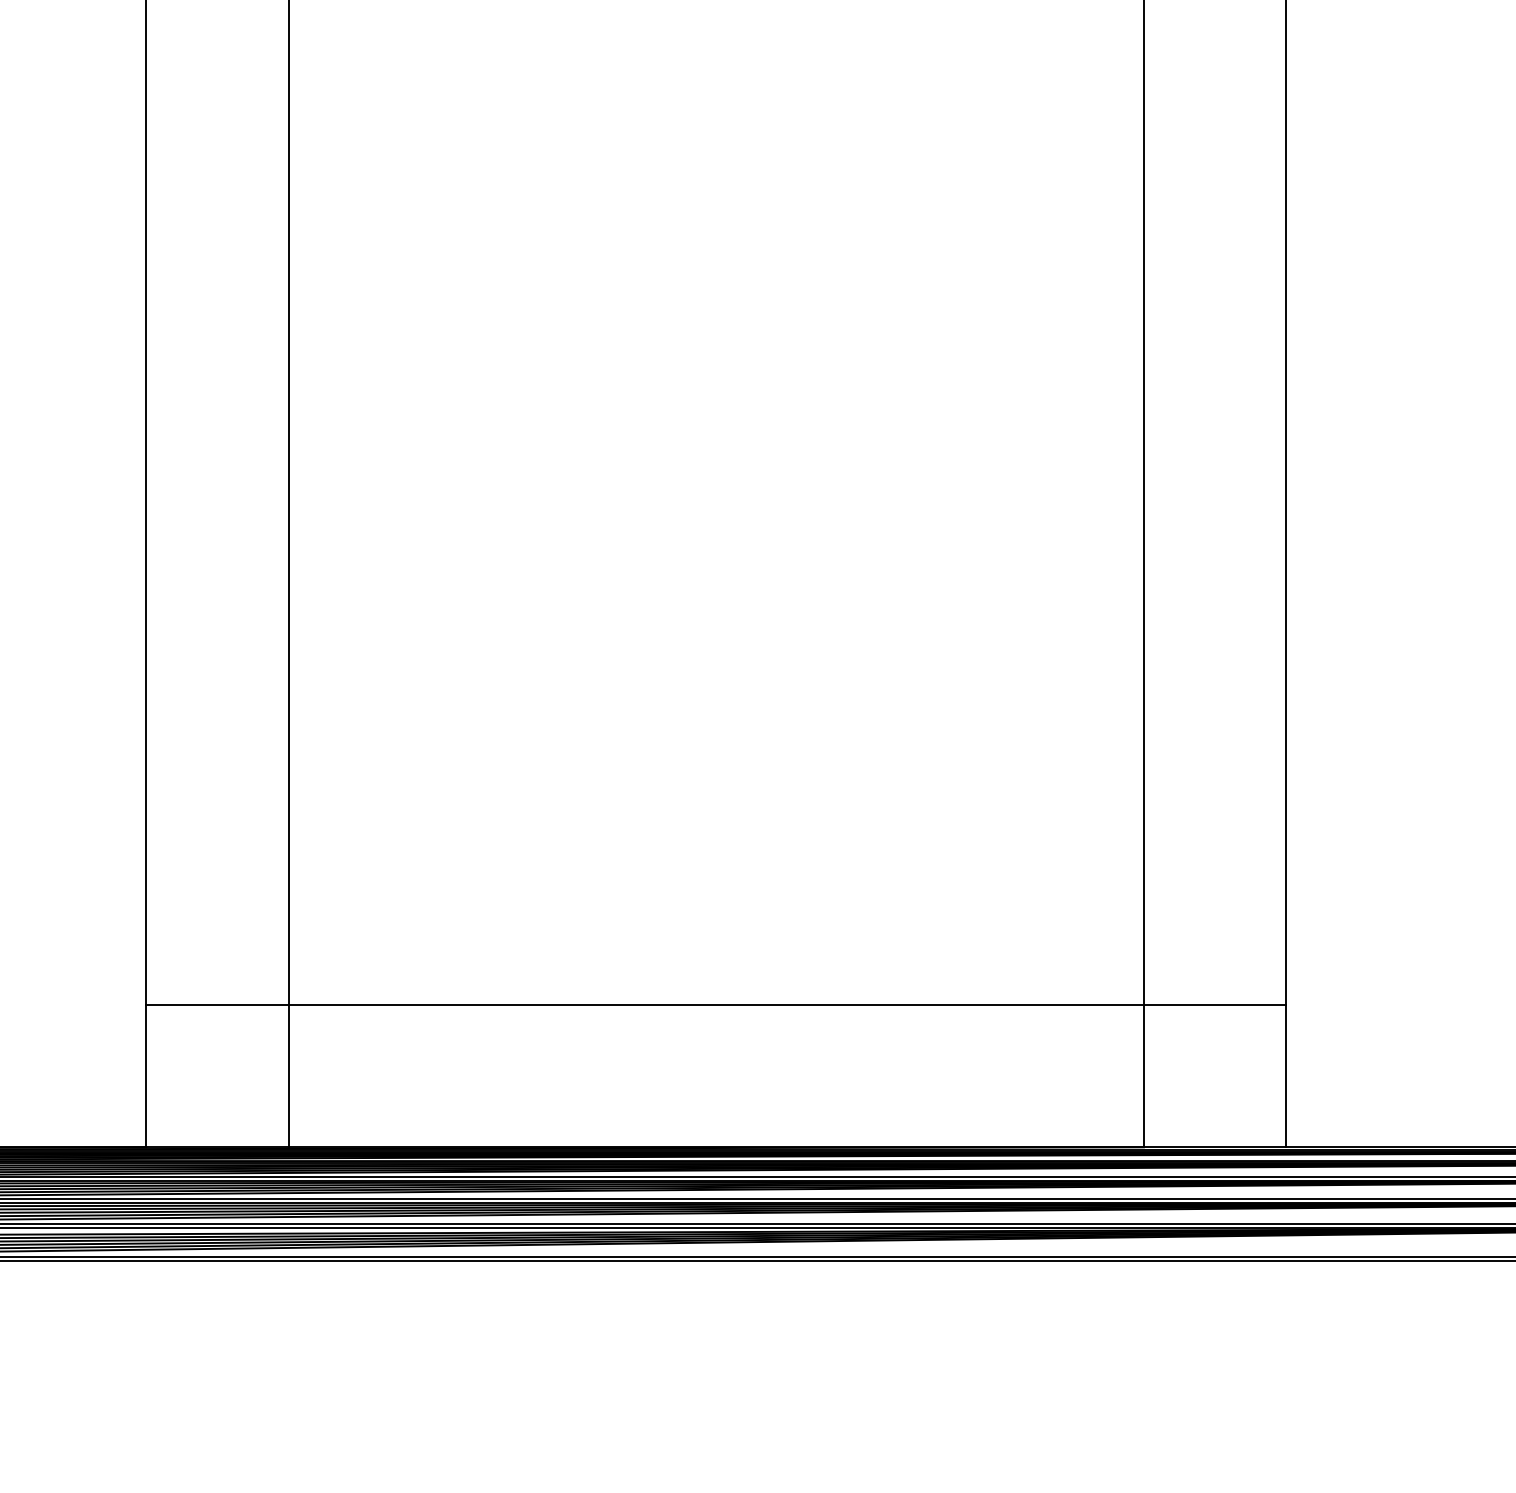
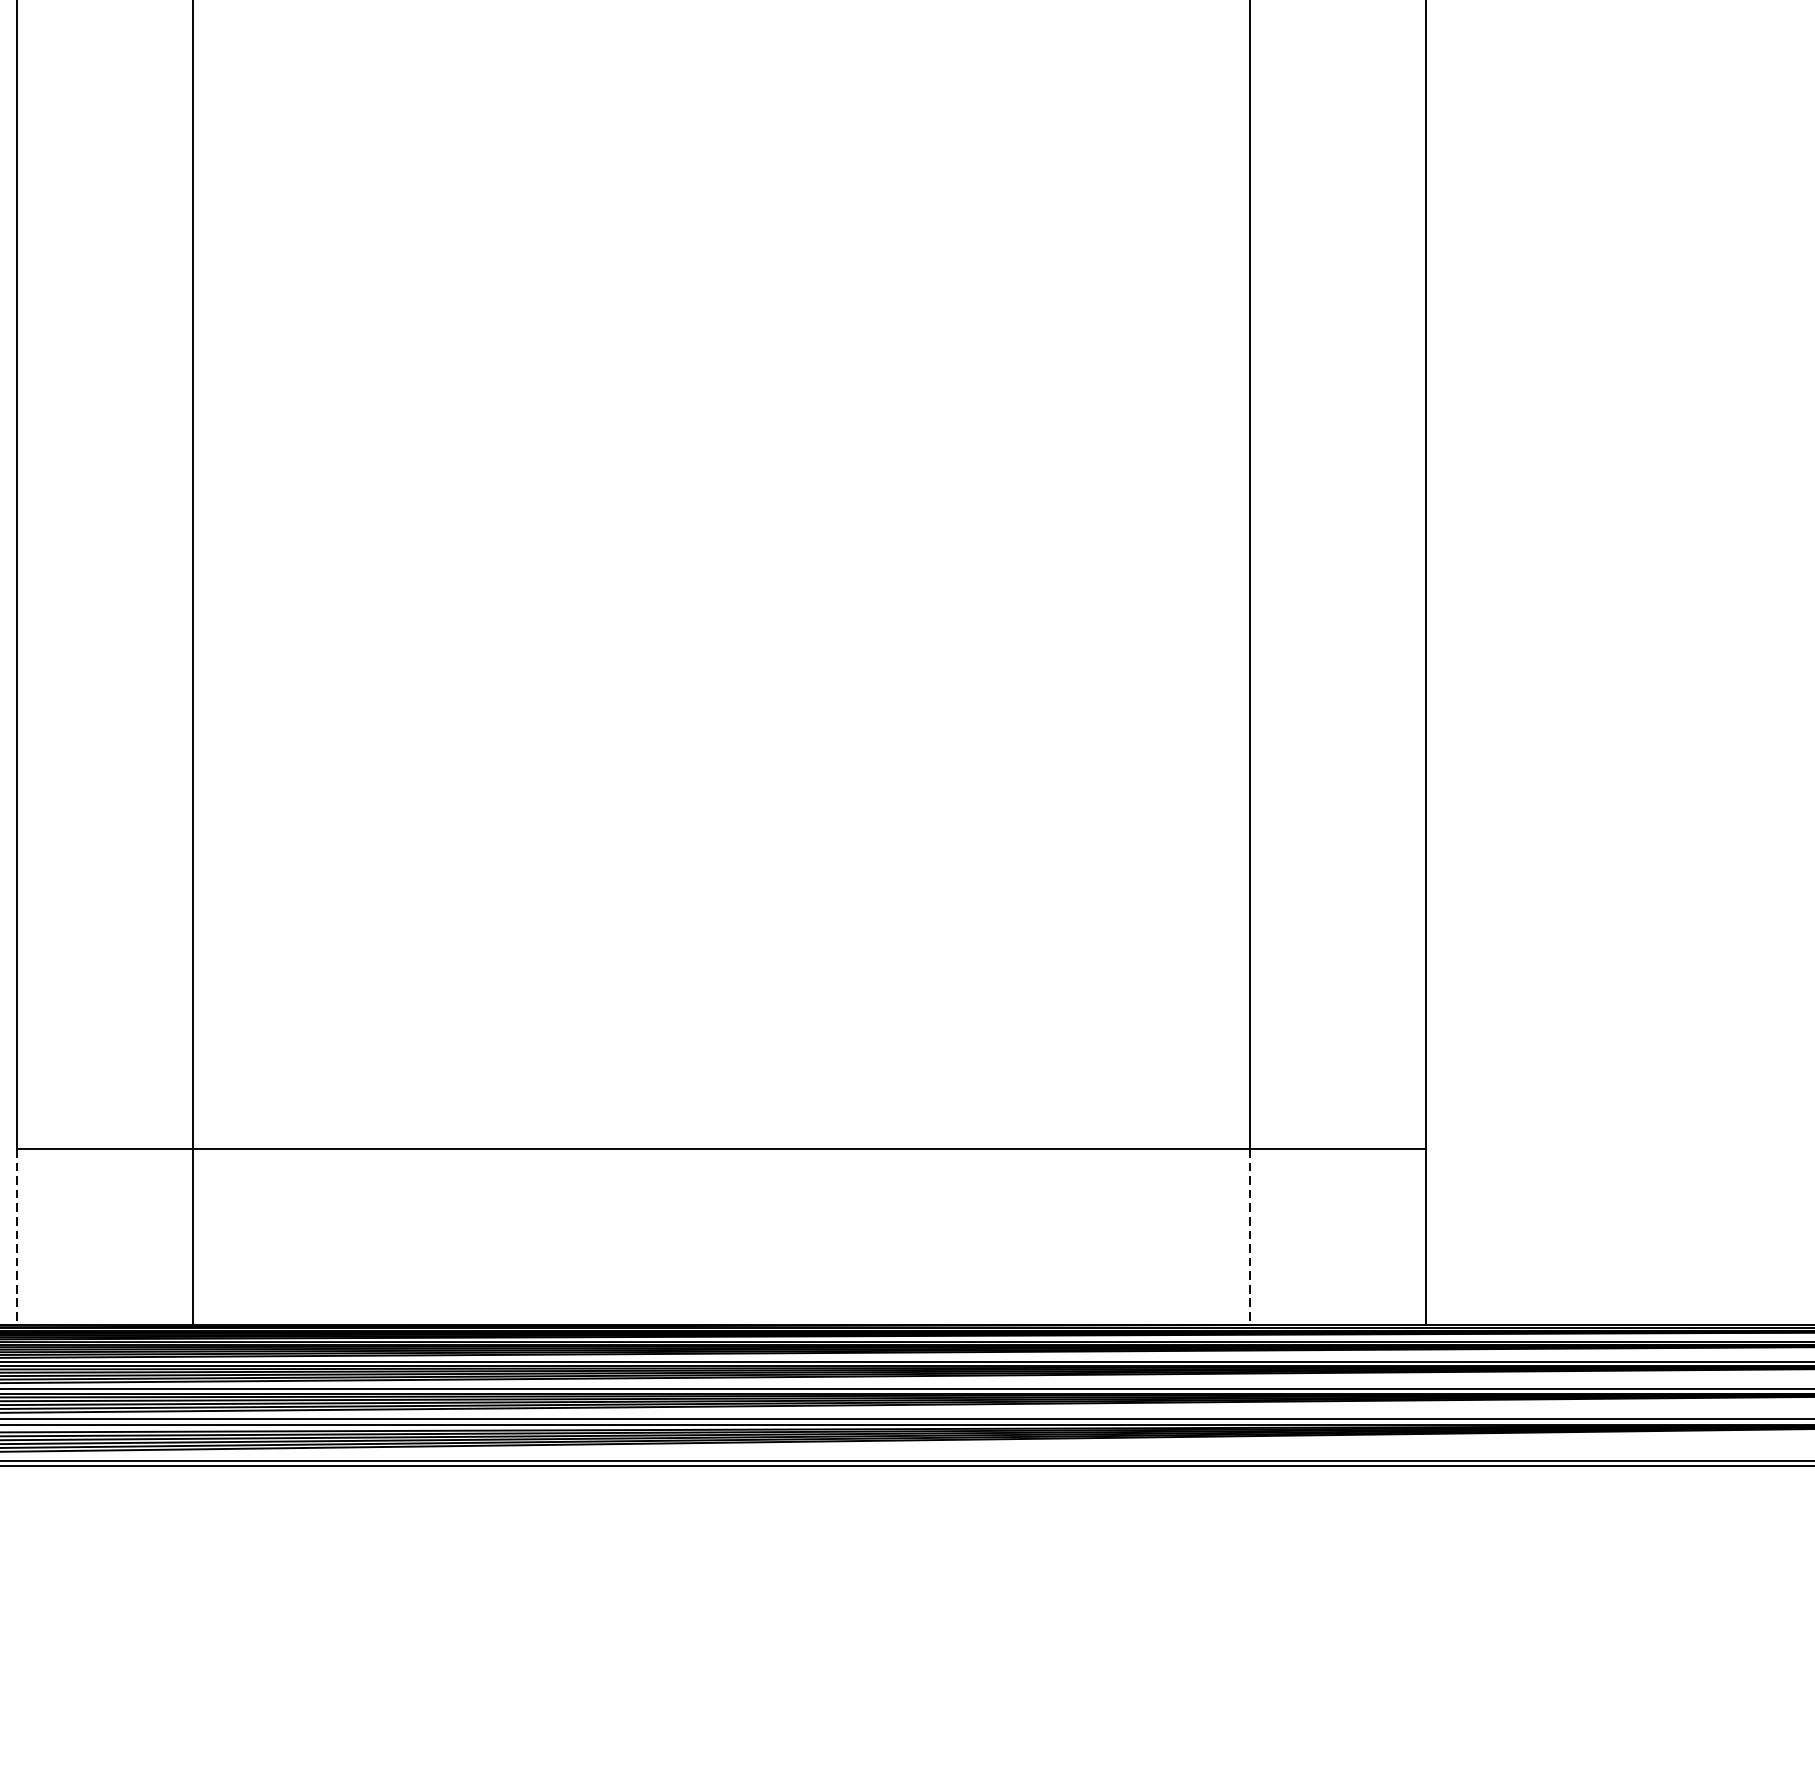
line: (146, 1076) -> (17, 1237), solid -> dashed
line: (1143, 1076) -> (1249, 1237), solid -> dashed

